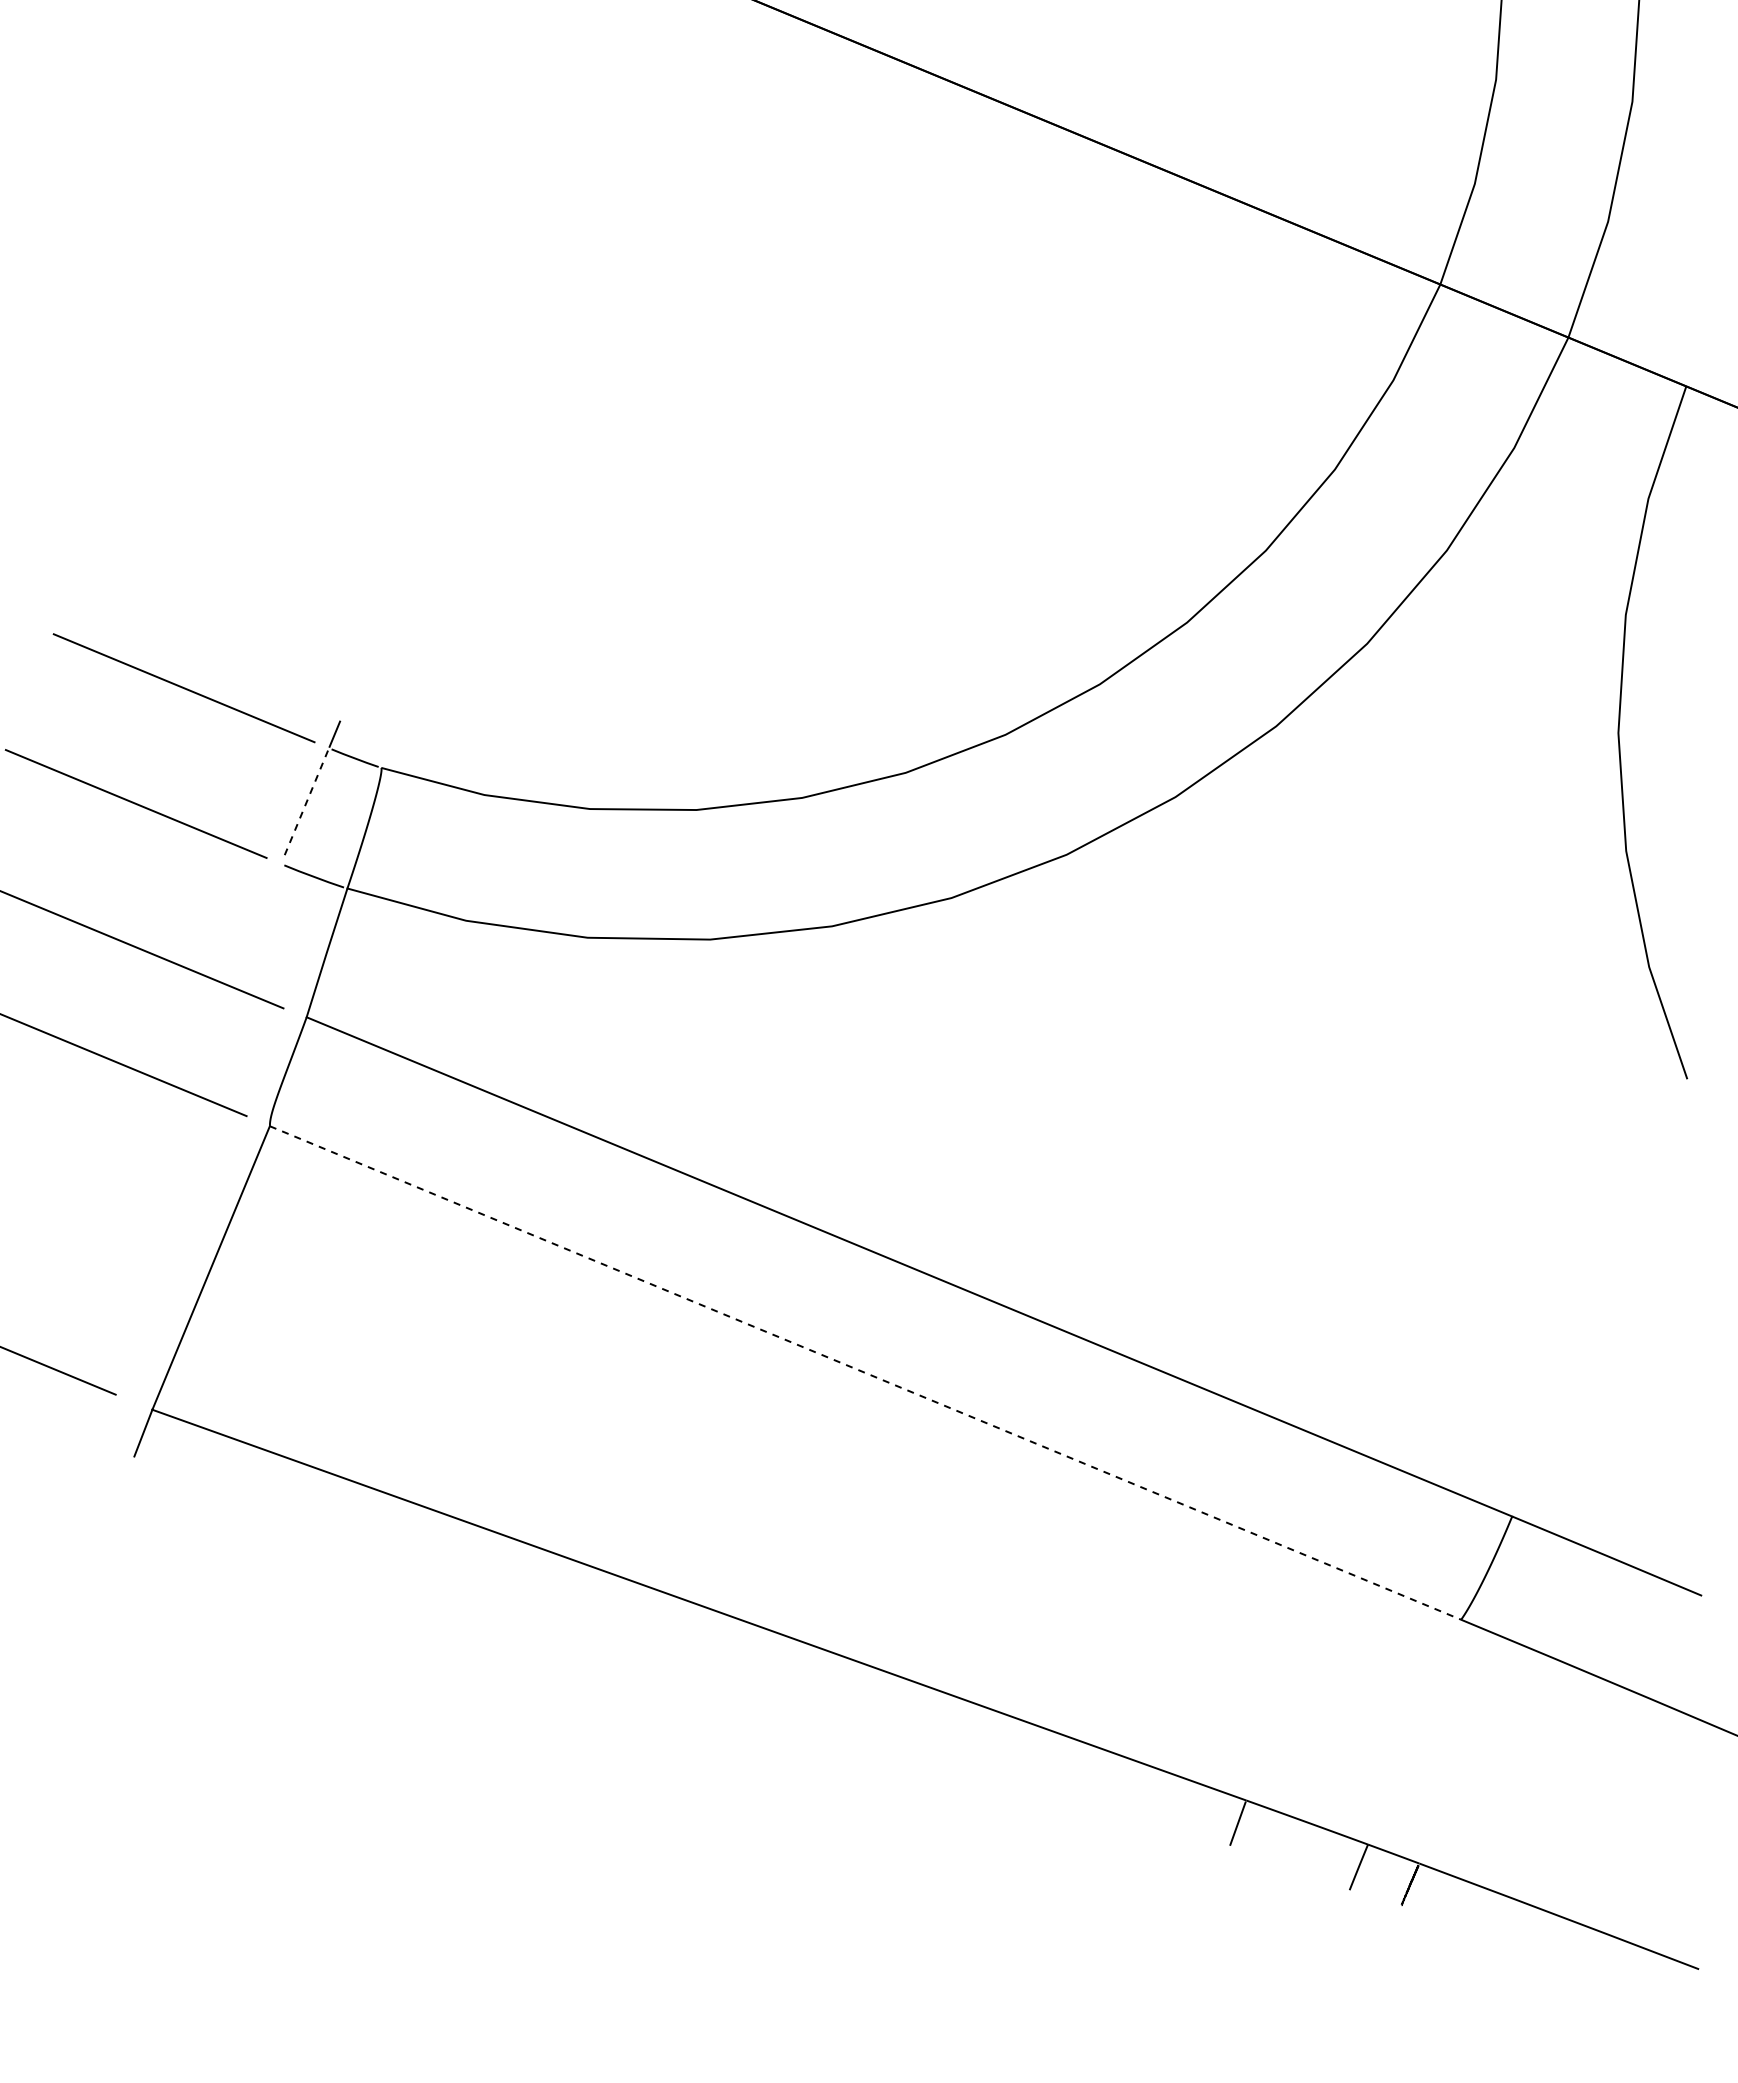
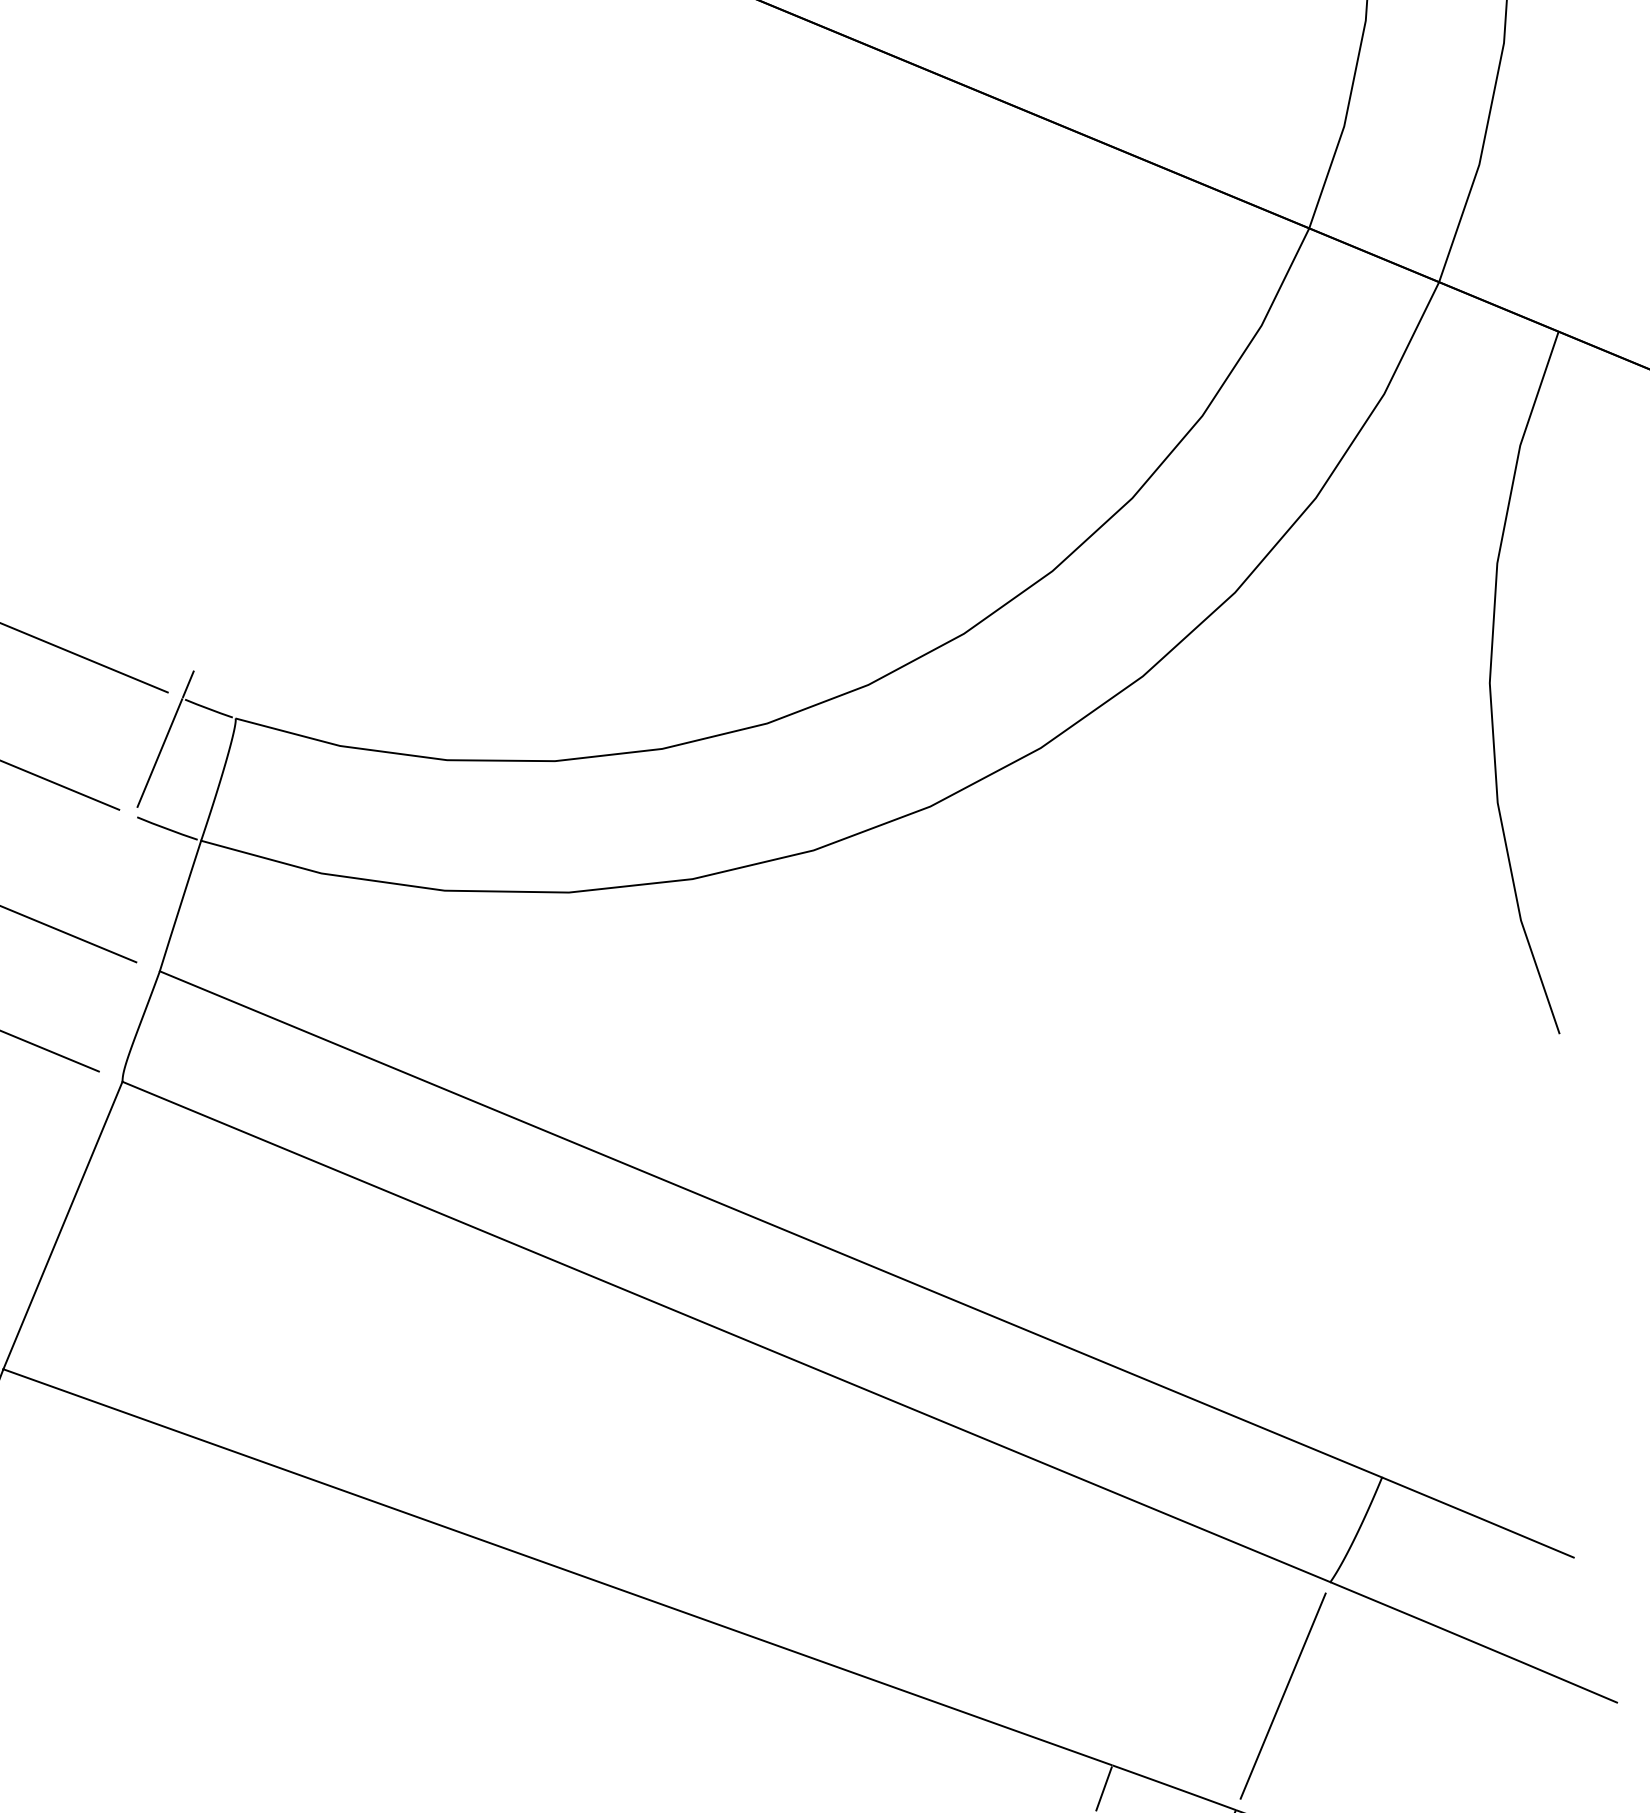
line: (306, 801) -> (159, 752), dashed -> solid
line: (865, 1373) -> (726, 1332), dashed -> solid
line: (1414, 1731) -> (1283, 1695), added

